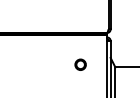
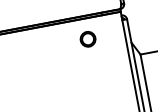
part: (80, 64) -> (87, 38), moved

